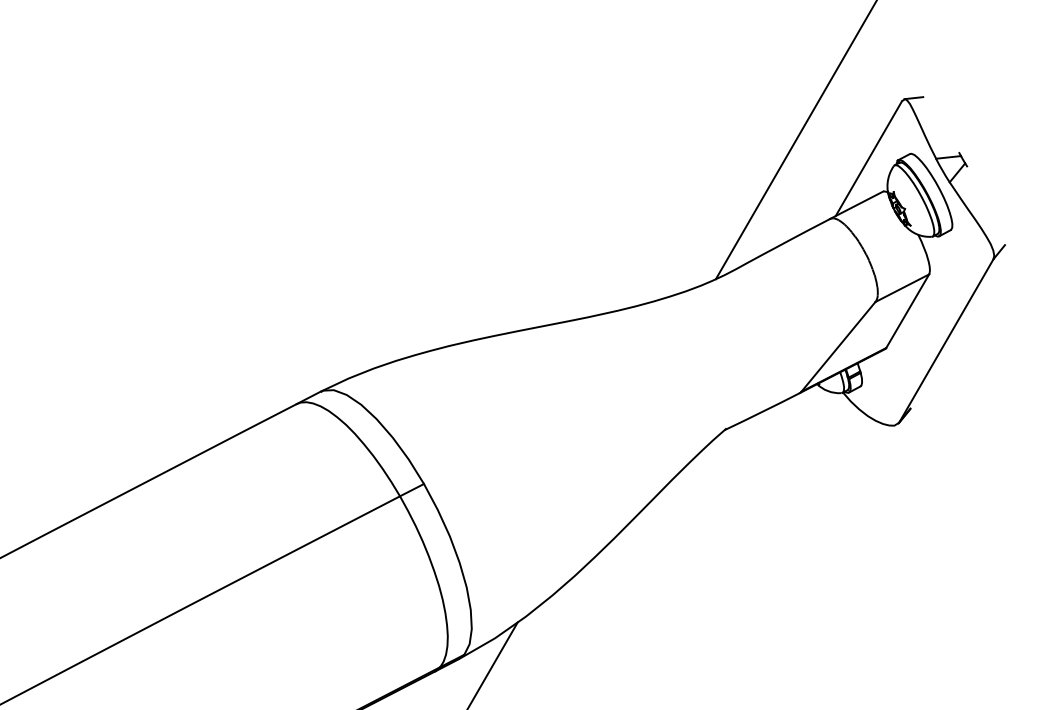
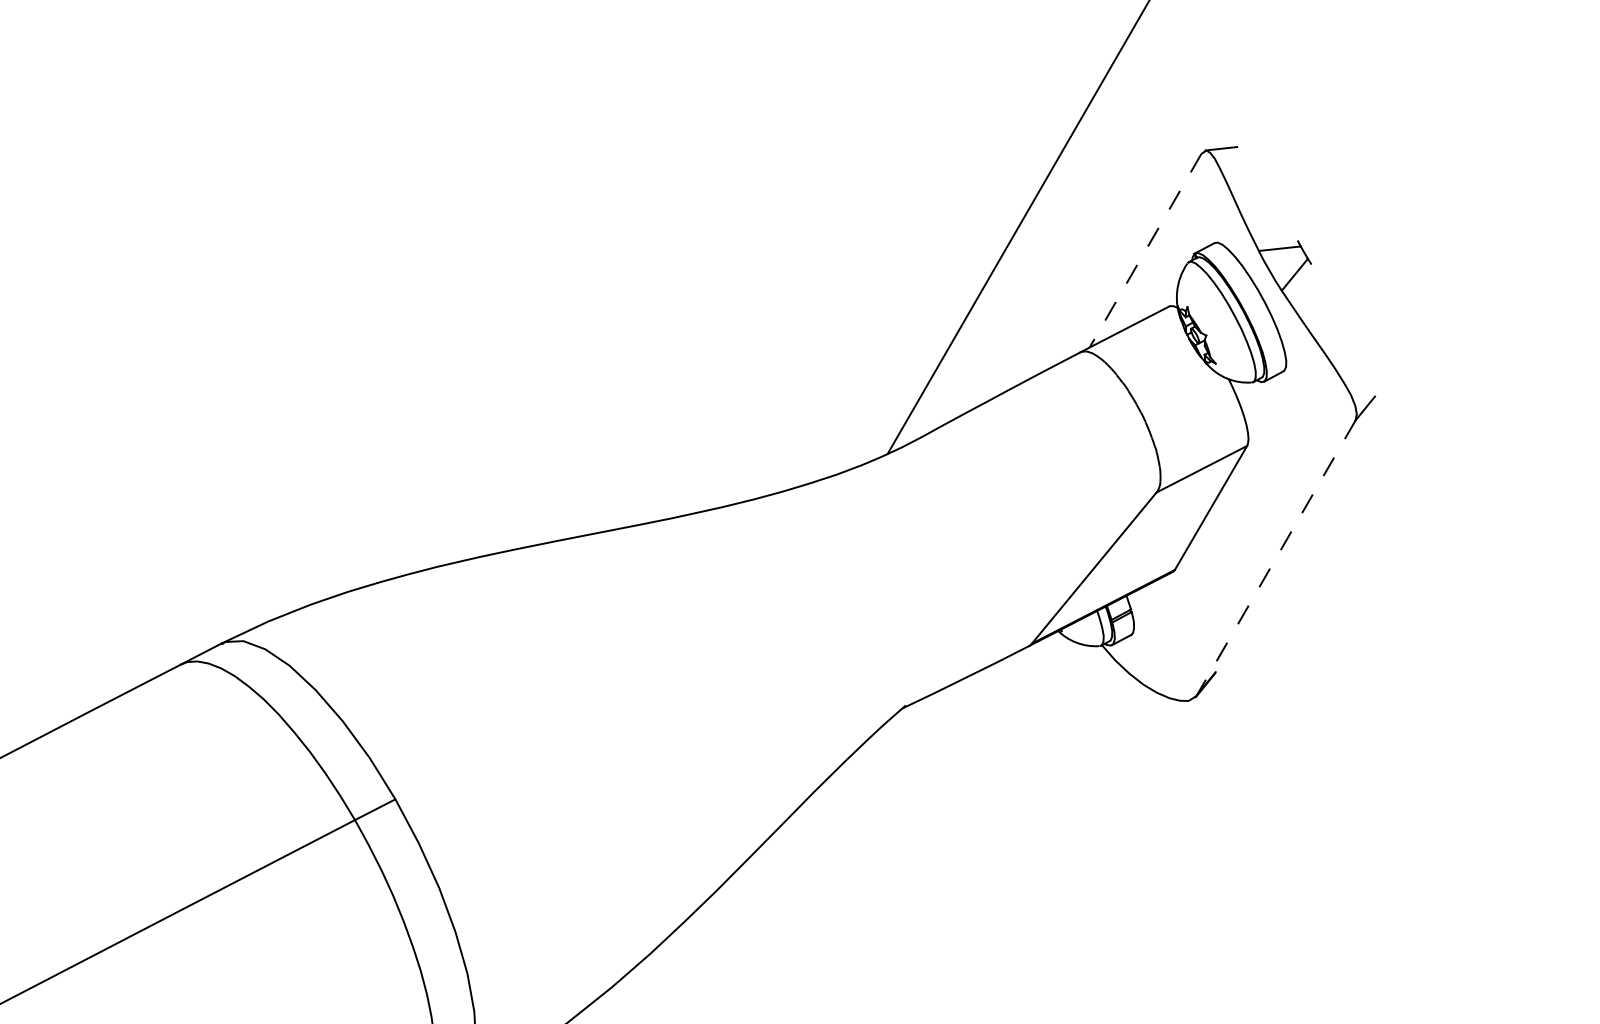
line: (868, 159) -> (1144, 252), solid -> dashed
line: (946, 341) -> (1276, 559), solid -> dashed

